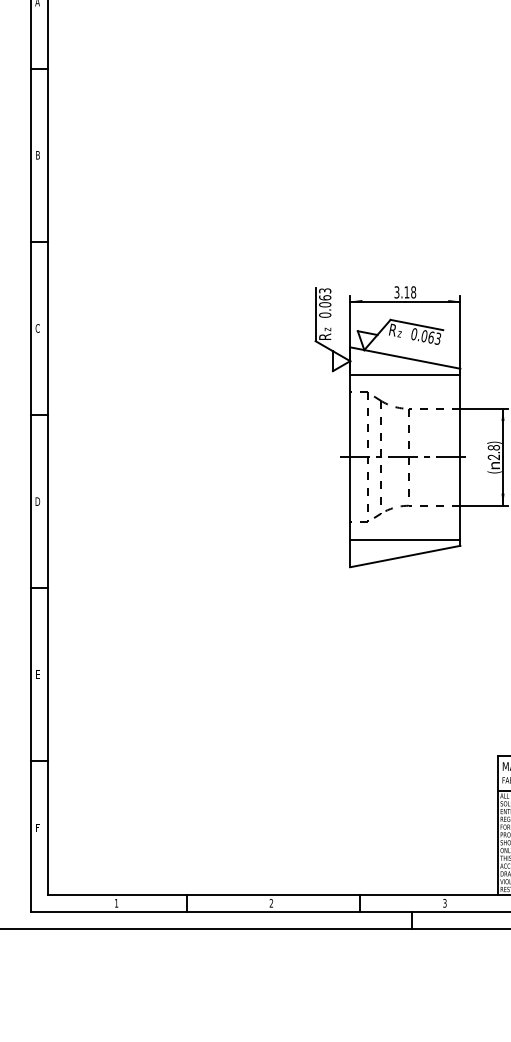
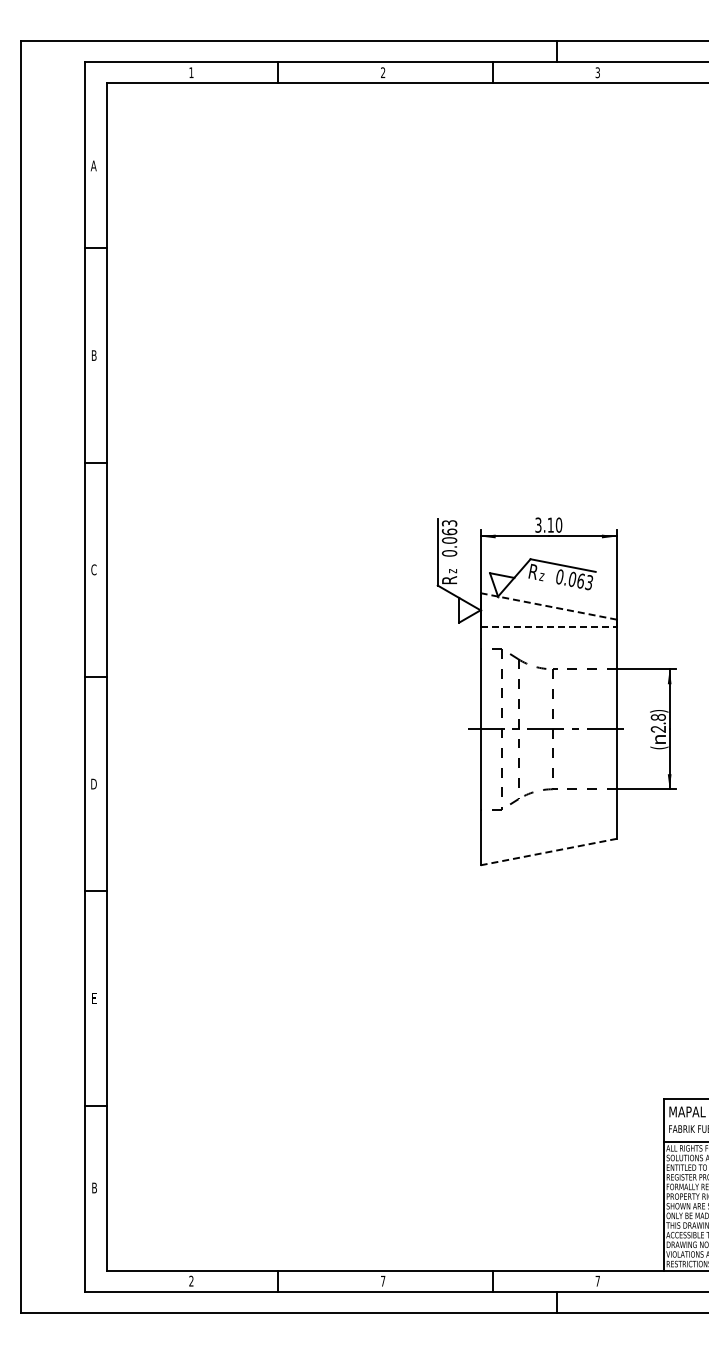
text: (413, 291) -> (558, 524), 3.18 -> 3.10
line: (405, 358) -> (549, 606), solid -> dashed
line: (405, 375) -> (549, 627), solid -> dashed
line: (405, 539) -> (548, 831), removed
line: (405, 556) -> (549, 851), solid -> dashed
text: (38, 827) -> (94, 1187), F -> B
text: (116, 902) -> (191, 1280), 1 -> 2
text: (271, 902) -> (383, 1280), 2 -> 7
text: (444, 902) -> (597, 1280), 3 -> 7

